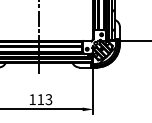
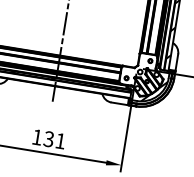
text: (44, 99) -> (54, 139), 113 -> 131

